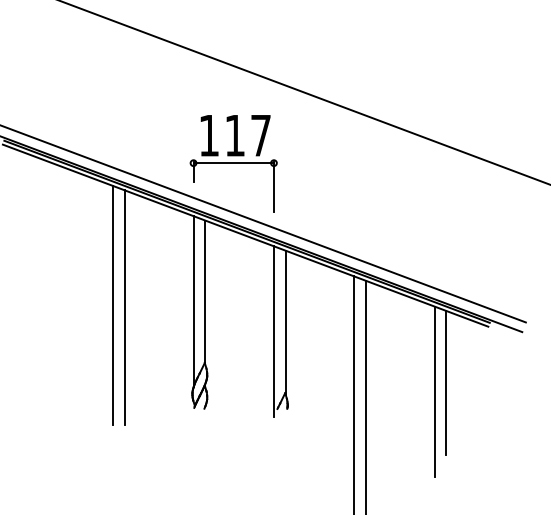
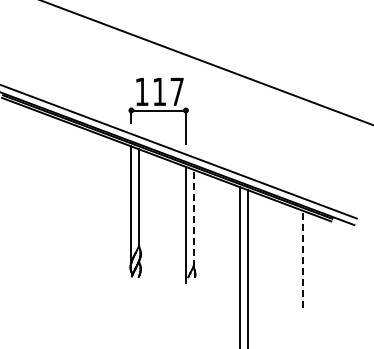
line: (112, 306) -> (76, 207), removed
line: (124, 307) -> (84, 208), removed
line: (285, 322) -> (193, 218), solid -> dashed
line: (445, 382) -> (302, 259), solid -> dashed
line: (435, 391) -> (295, 265), removed

